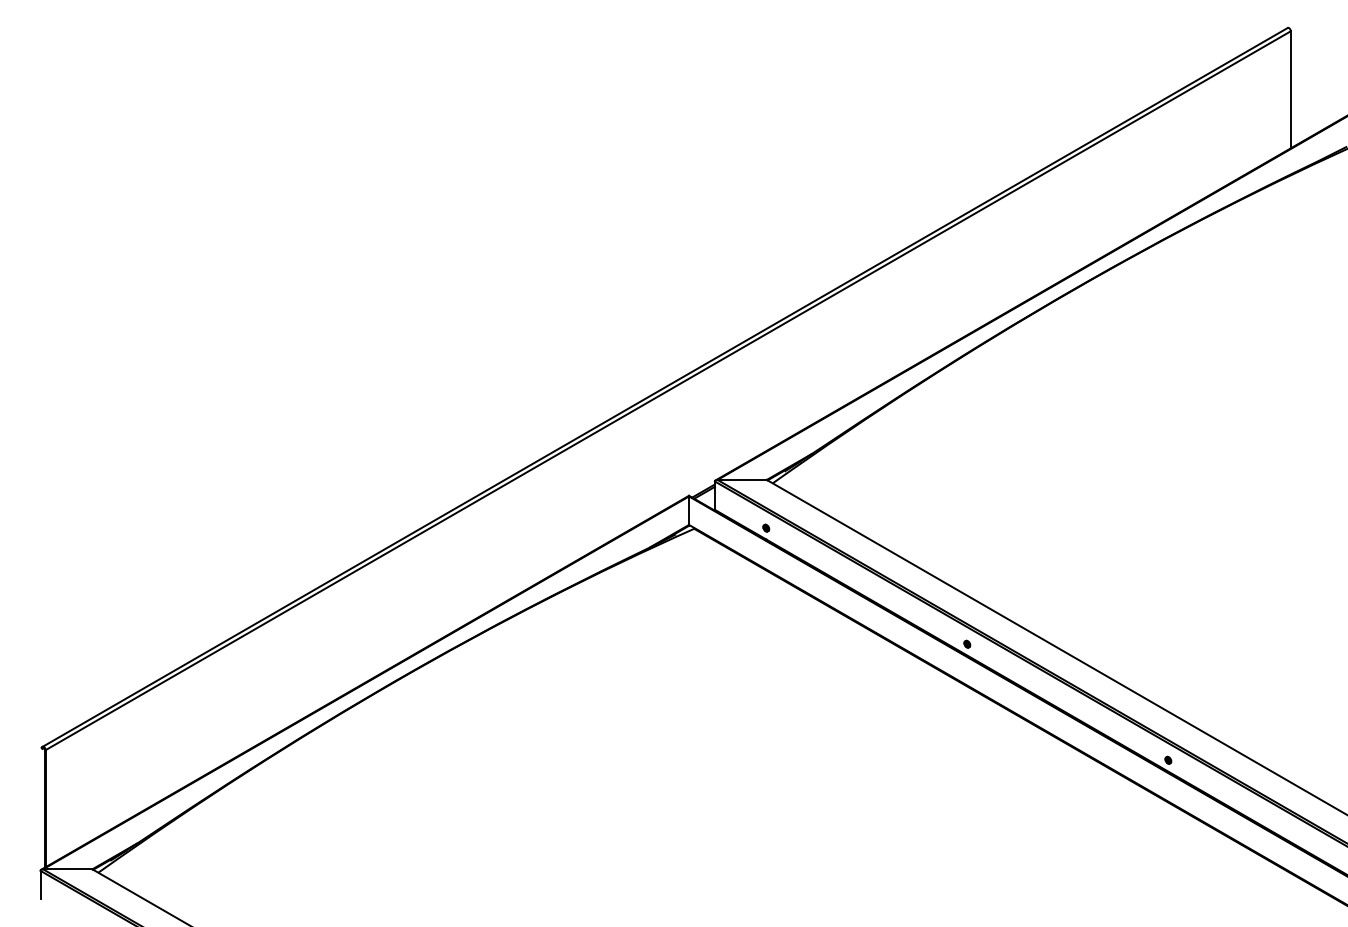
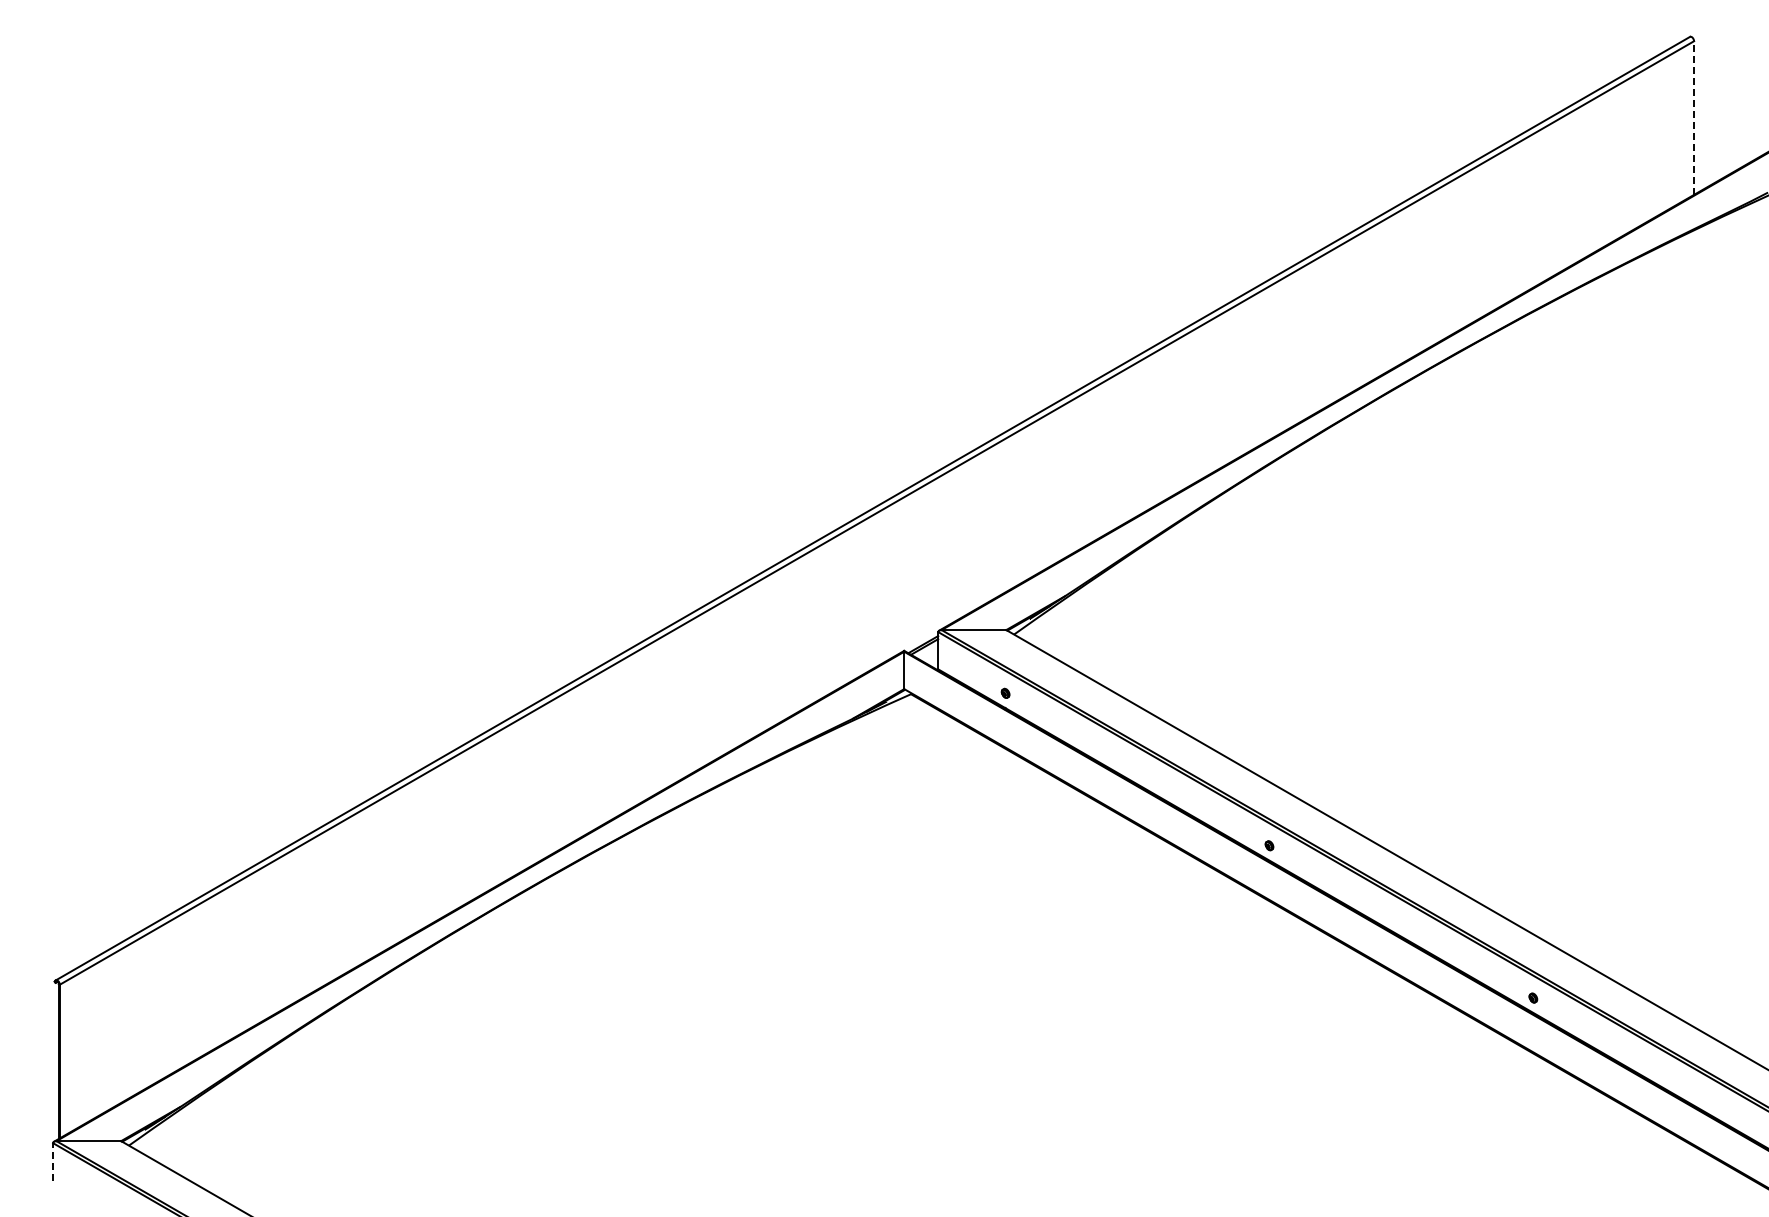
line: (1291, 90) -> (1694, 118), solid -> dashed
line: (40, 884) -> (53, 1161), solid -> dashed

